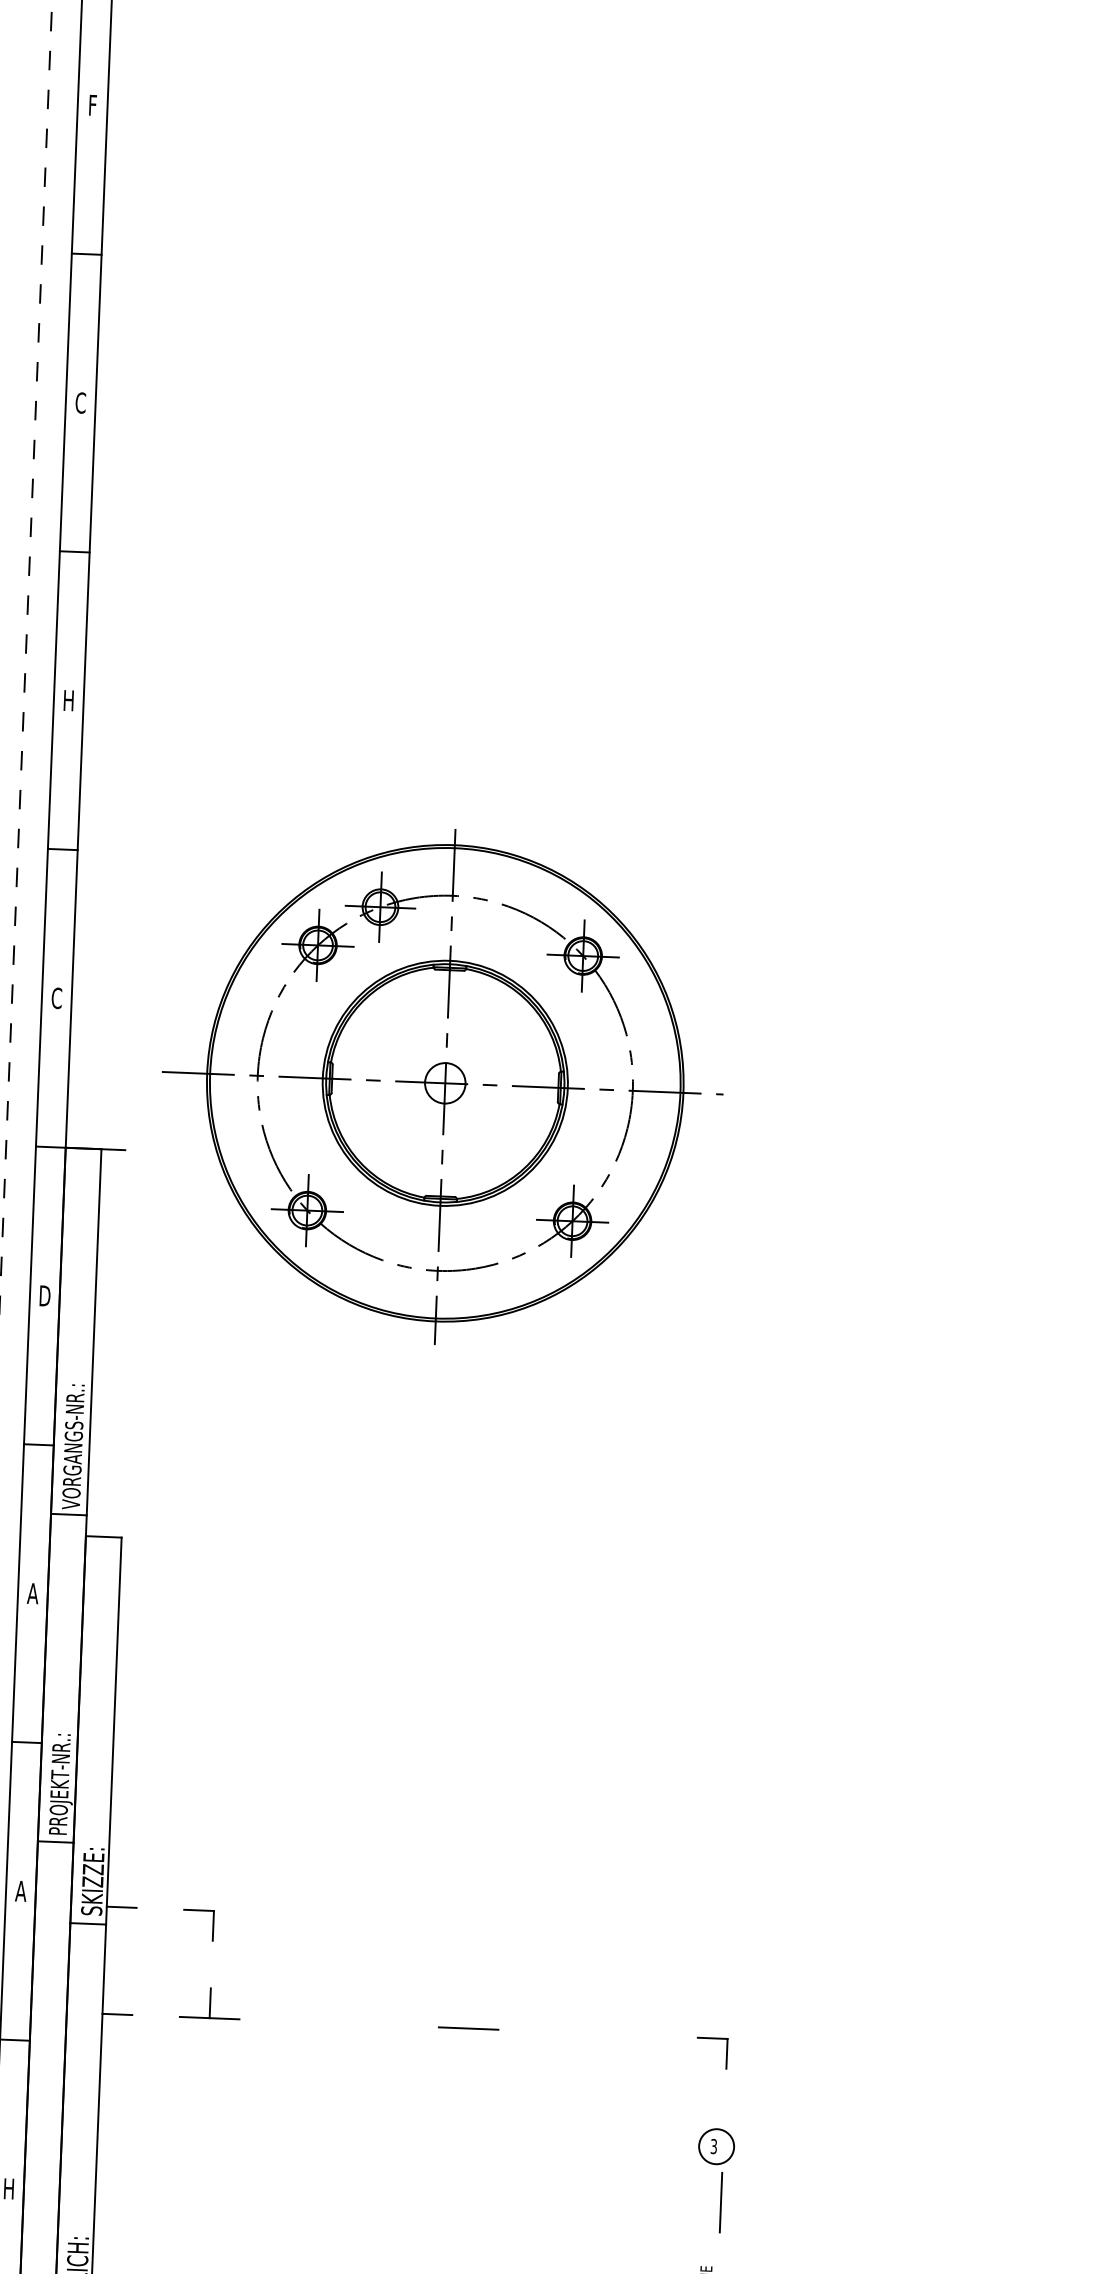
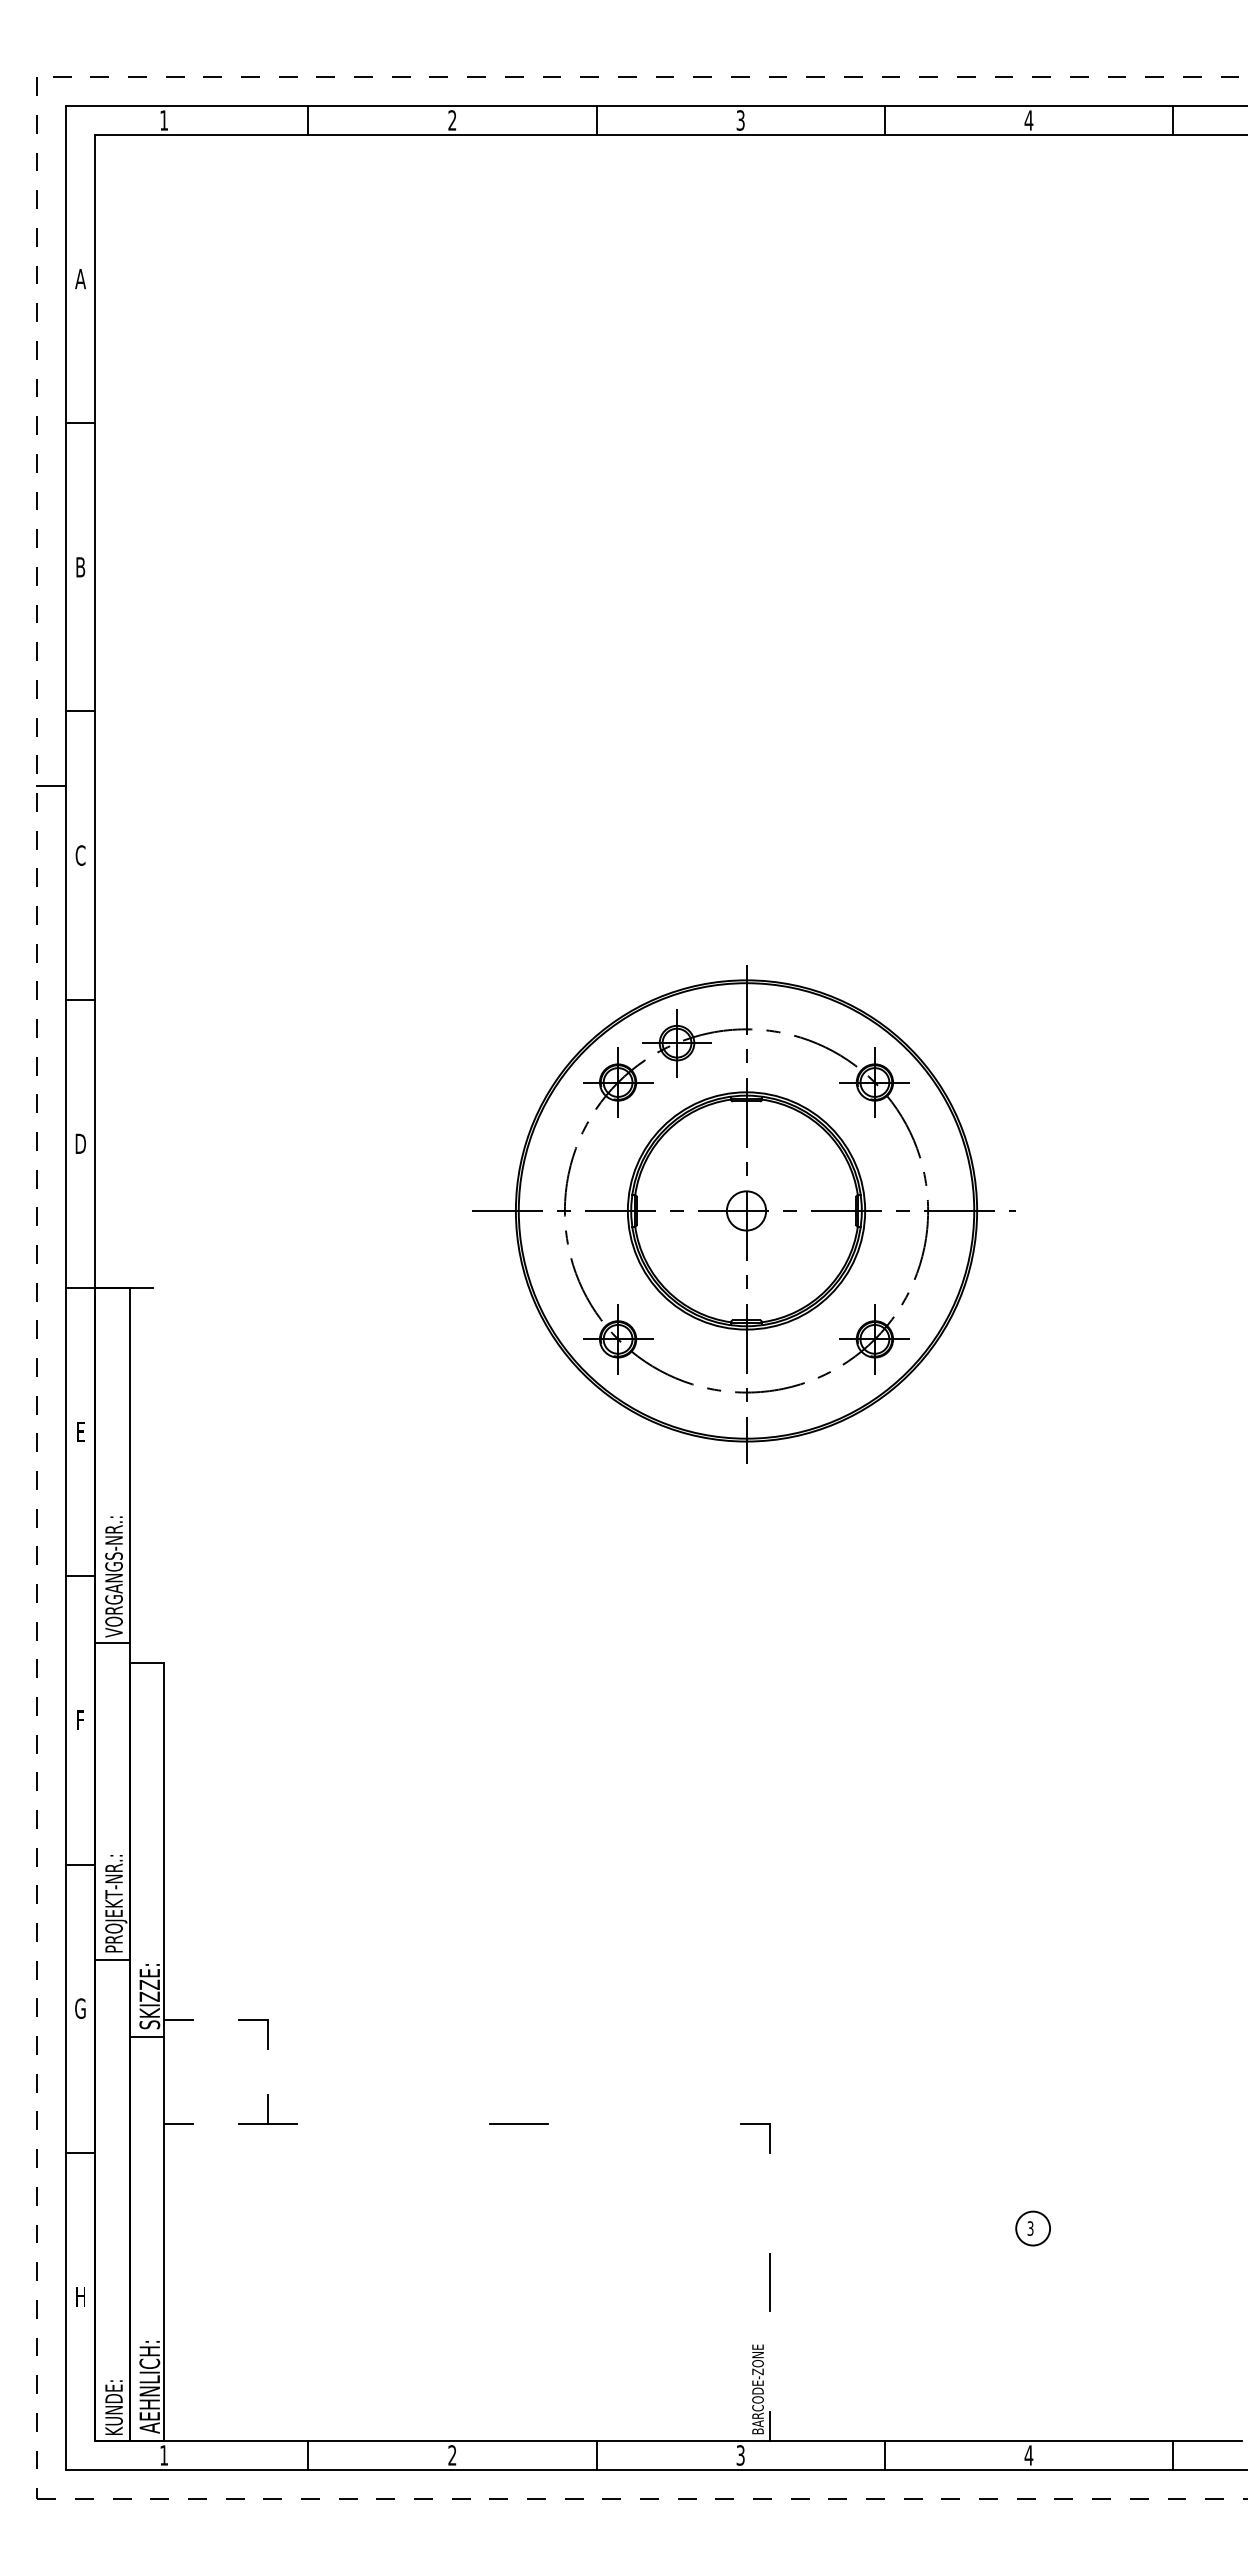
text: (92, 105) -> (80, 279), F -> A
text: (80, 403) -> (80, 567), C -> B
line: (41, 628) -> (51, 786), added
text: (68, 700) -> (80, 855), H -> C
text: (56, 997) -> (80, 1143), C -> D
part: (442, 1086) -> (743, 1214), moved
text: (44, 1296) -> (80, 1432), D -> E
text: (32, 1593) -> (80, 1720), A -> F
text: (20, 1891) -> (80, 2008), A -> G
part: (715, 2146) -> (1032, 2228), moved

